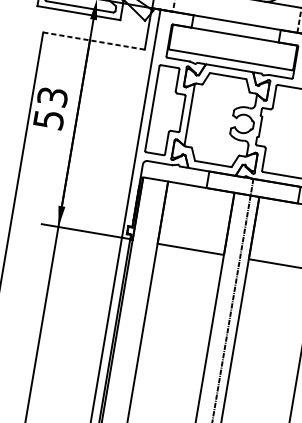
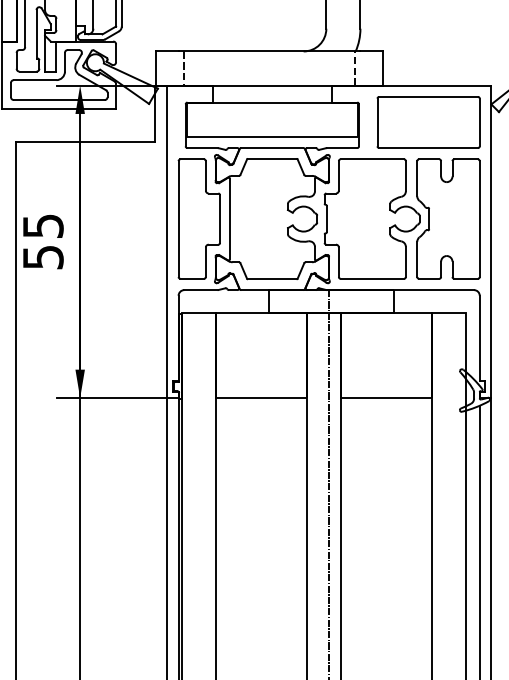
line: (93, 41) -> (85, 142), dashed -> solid
text: (52, 96) -> (42, 225), 53 -> 55

